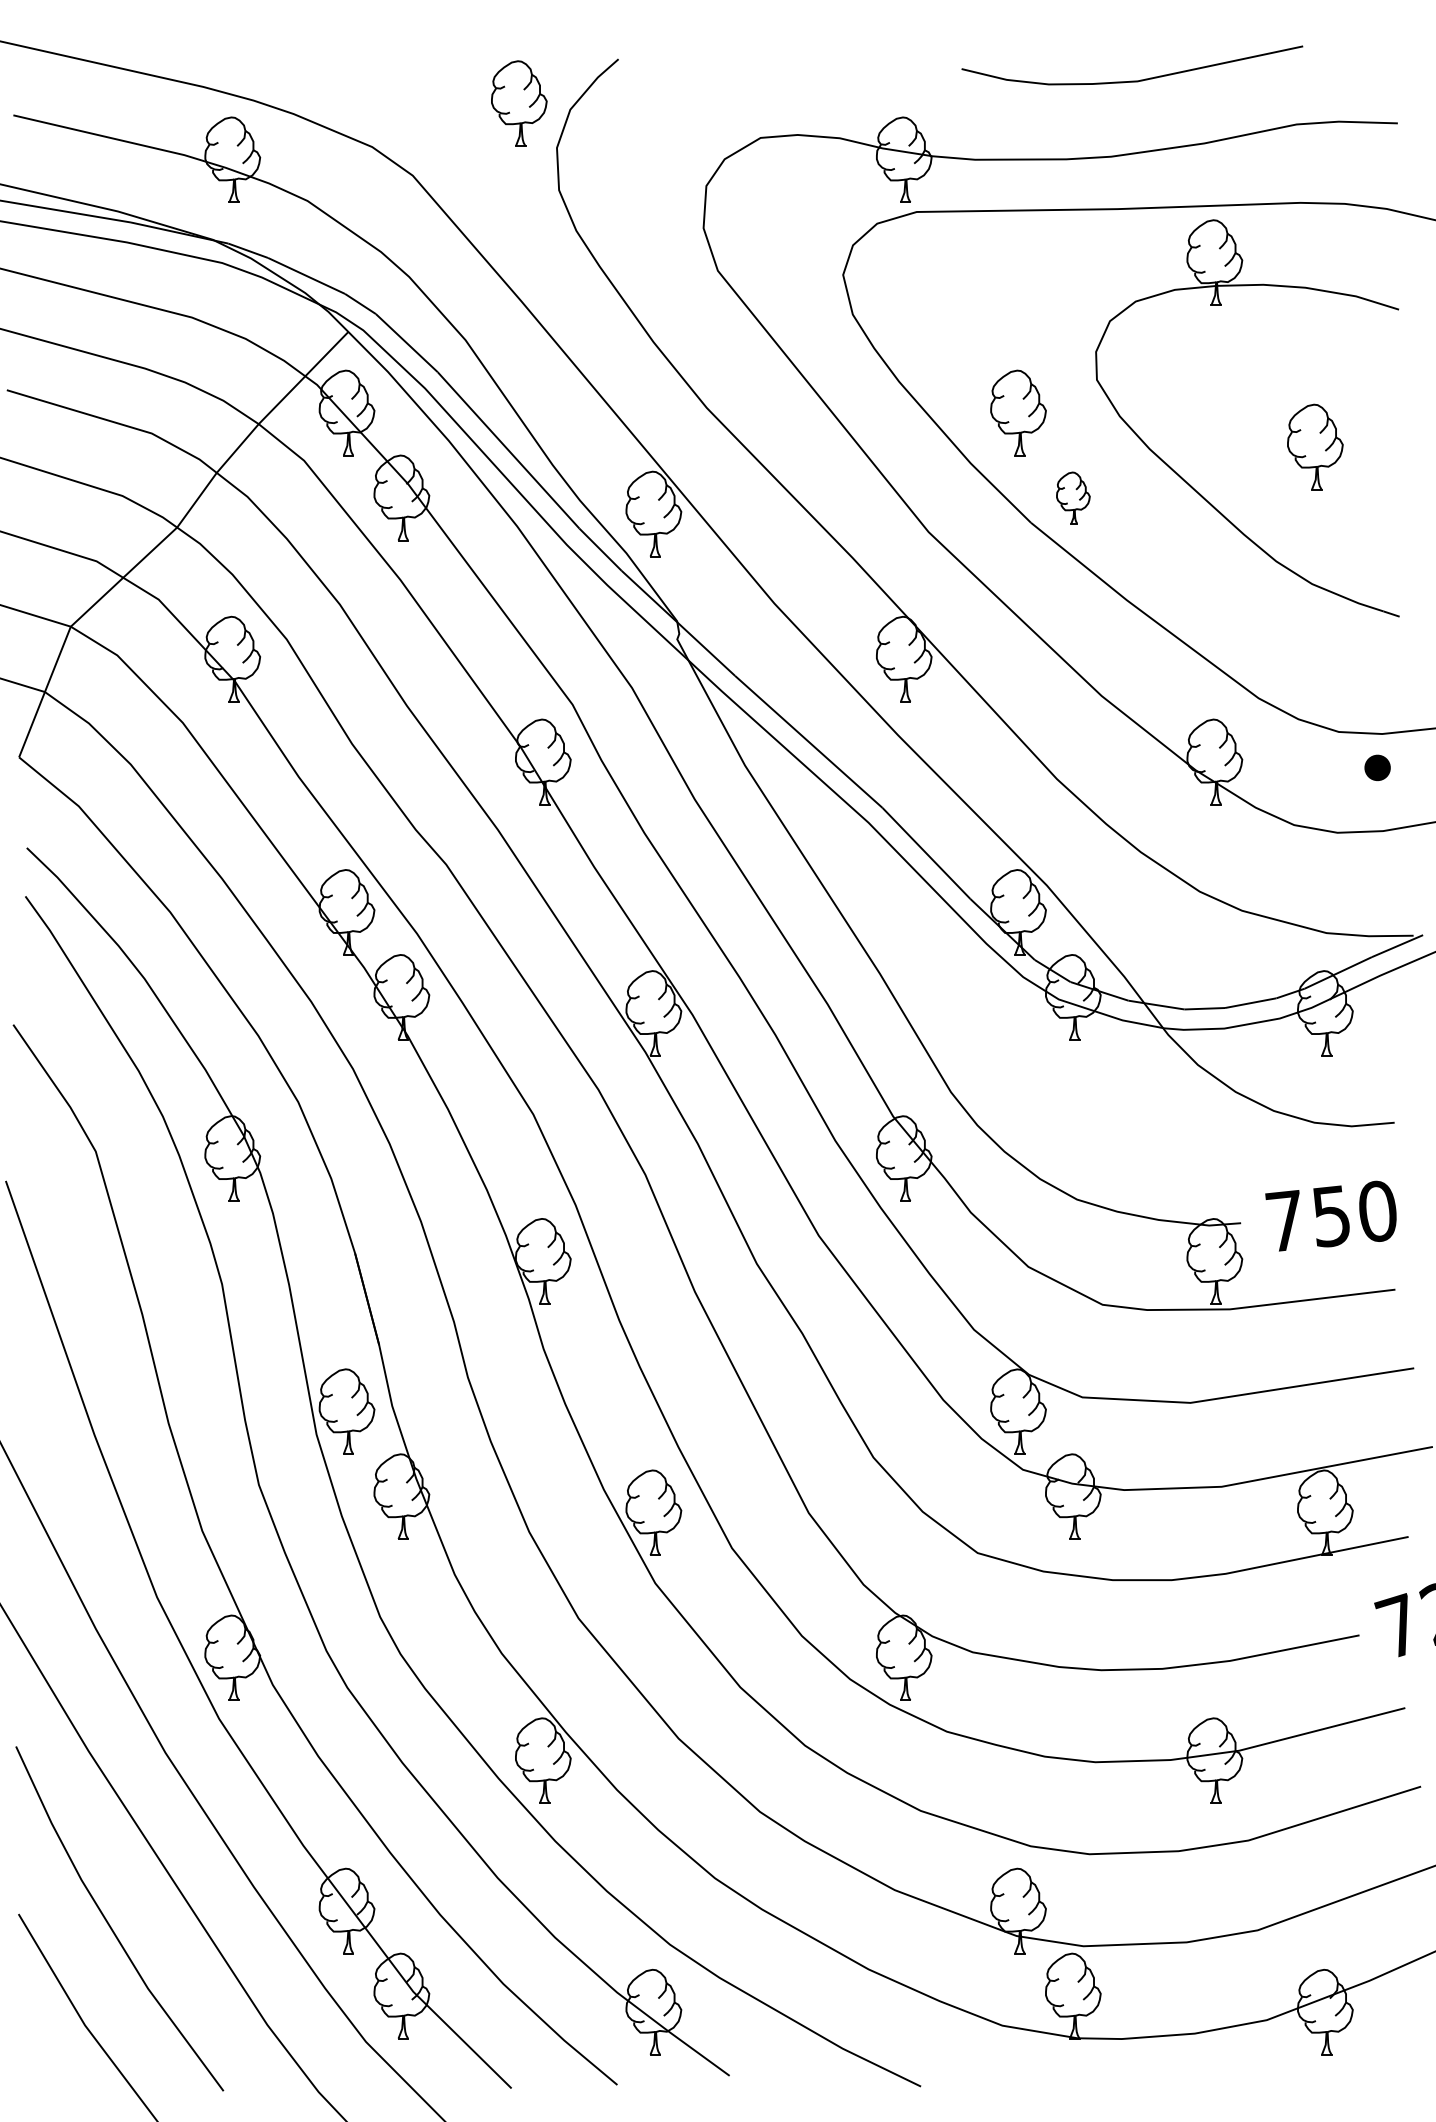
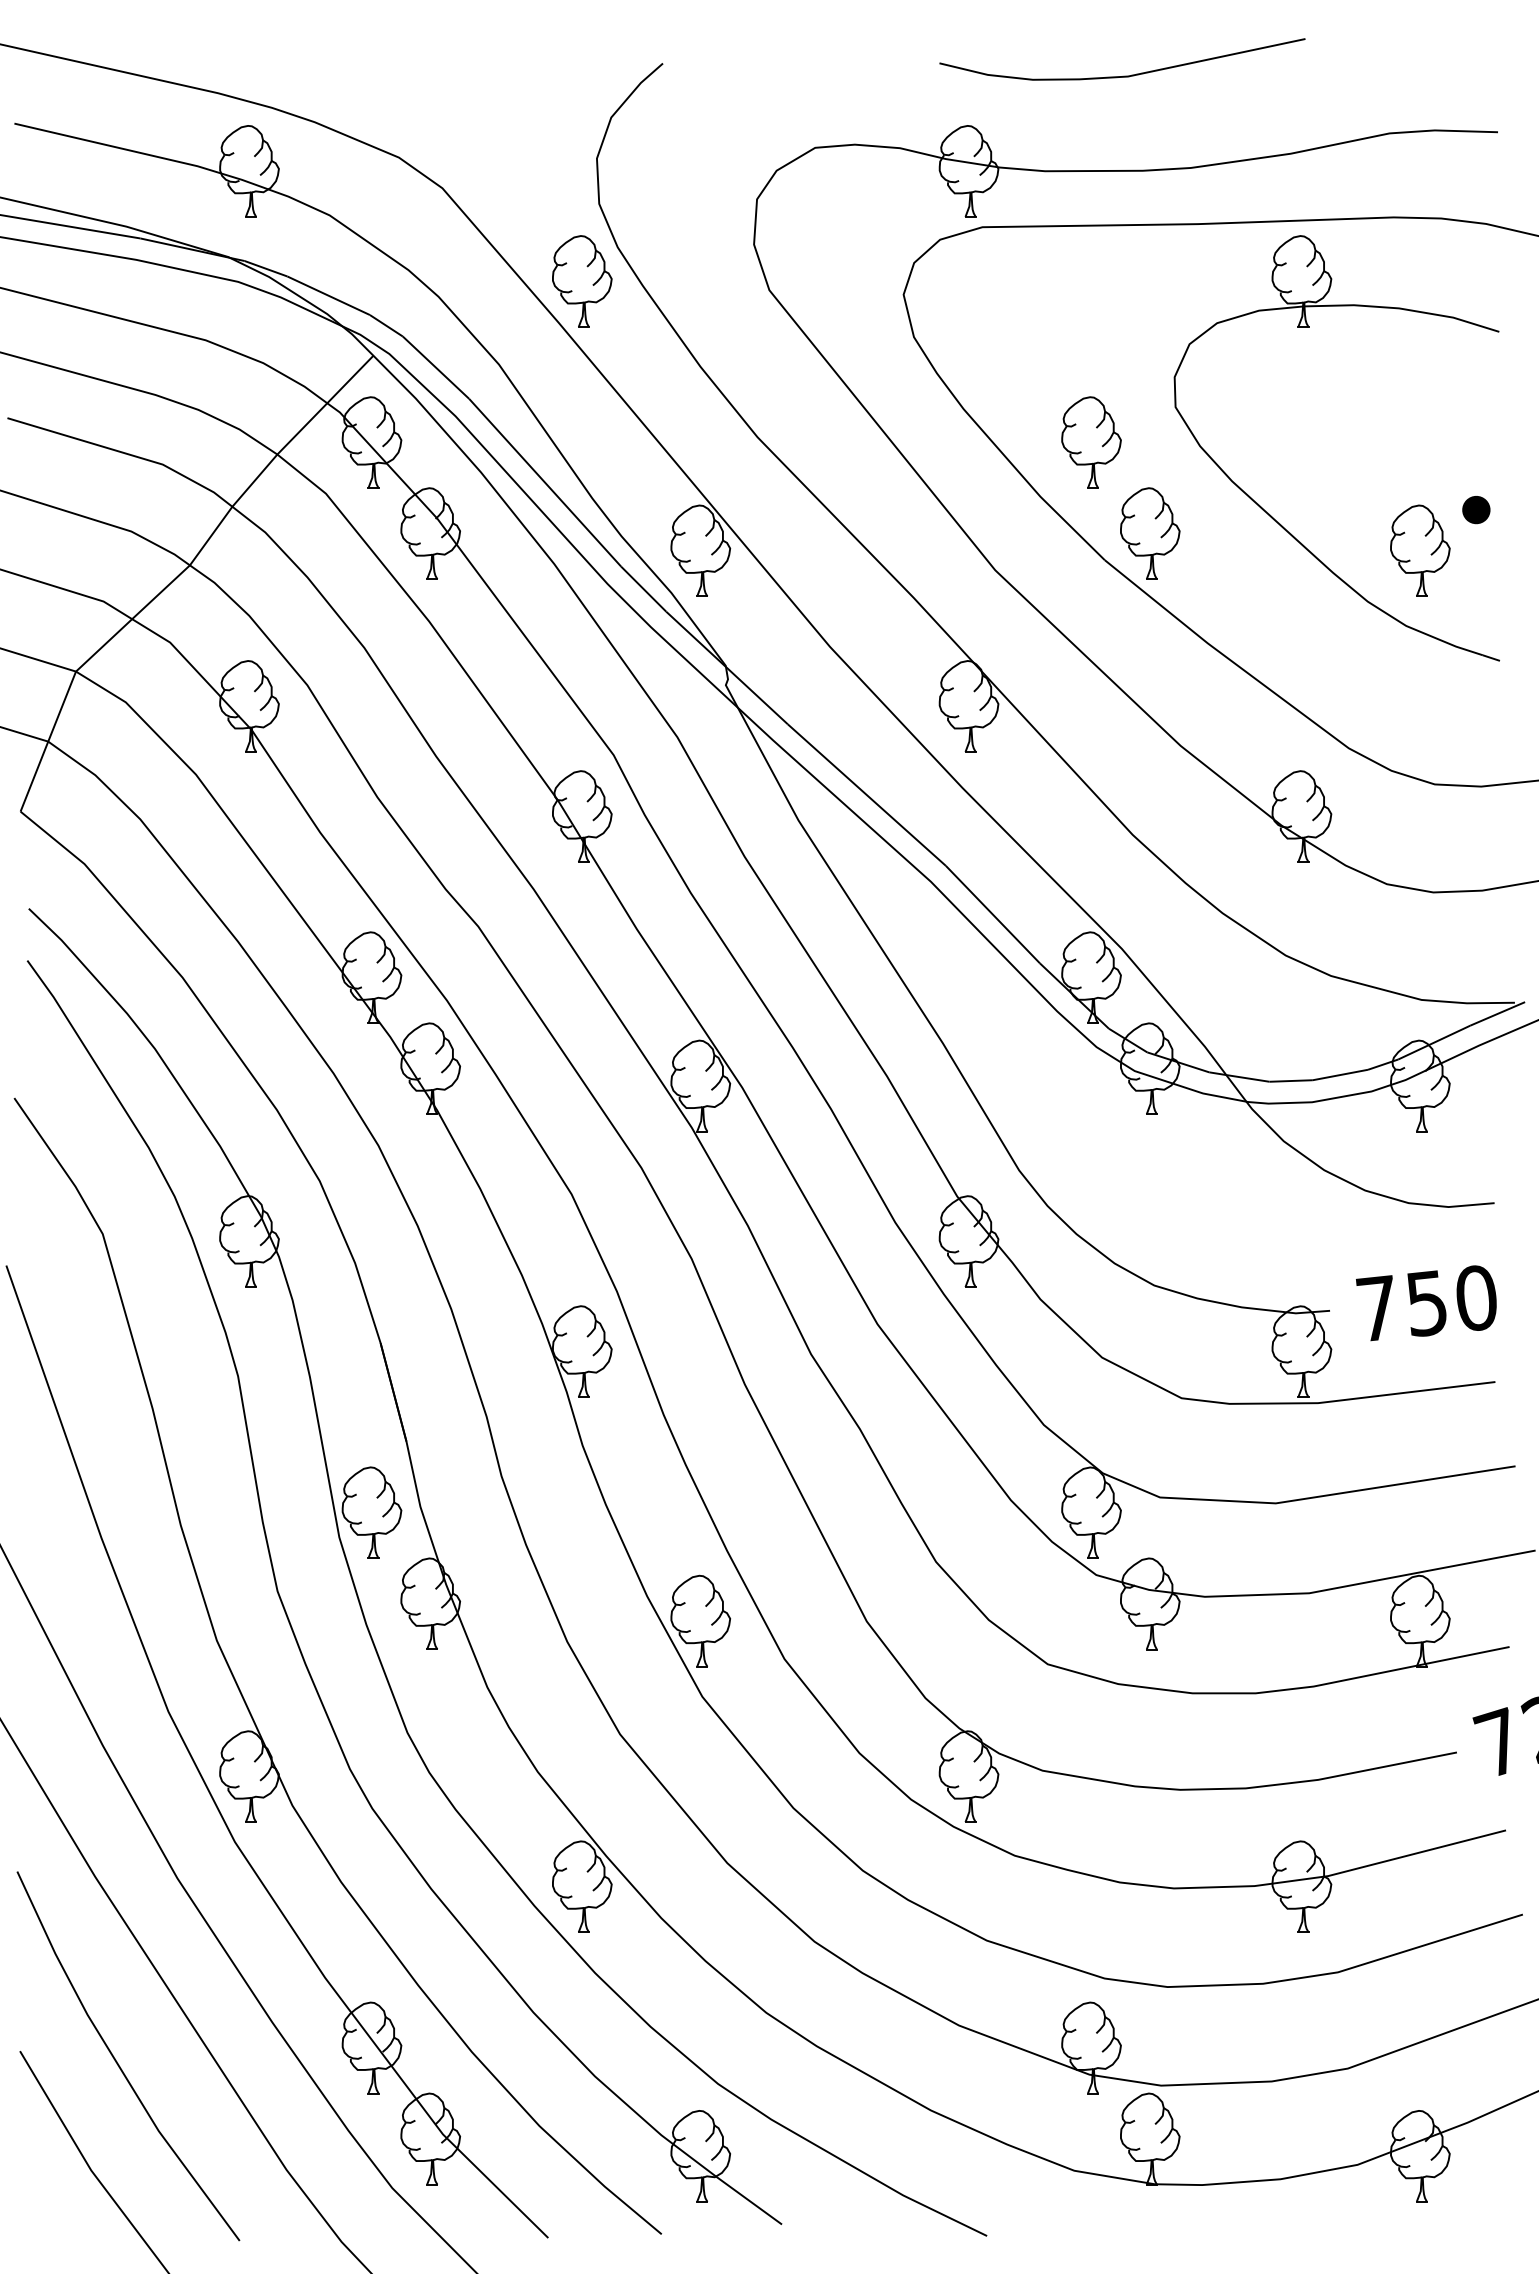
curve: (1132, 80) -> (1122, 75), moved
part: (519, 103) -> (582, 281), moved
part: (1315, 446) -> (1420, 550), moved
part: (1073, 497) -> (1150, 533), size x1.67
part: (1377, 767) -> (1476, 509), moved

